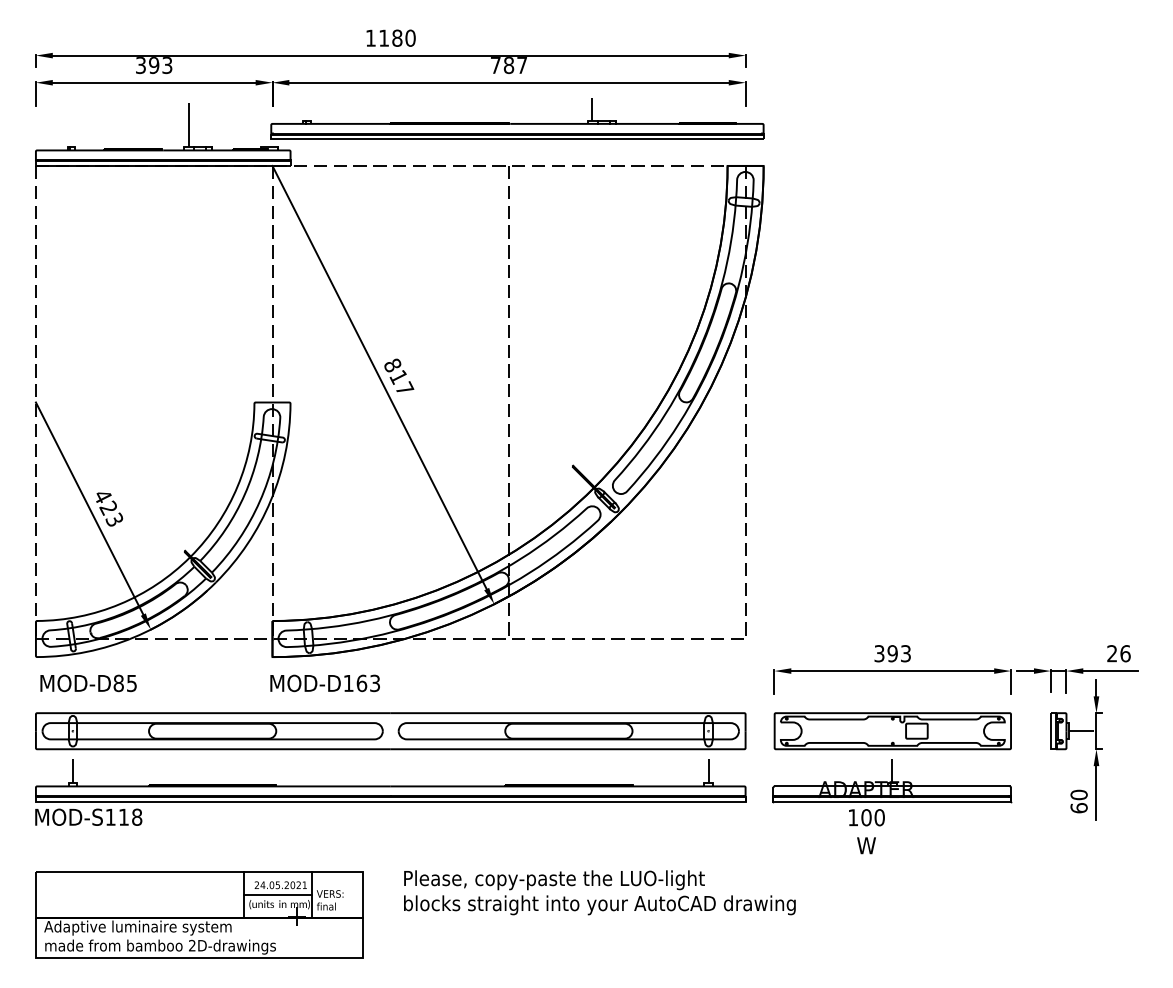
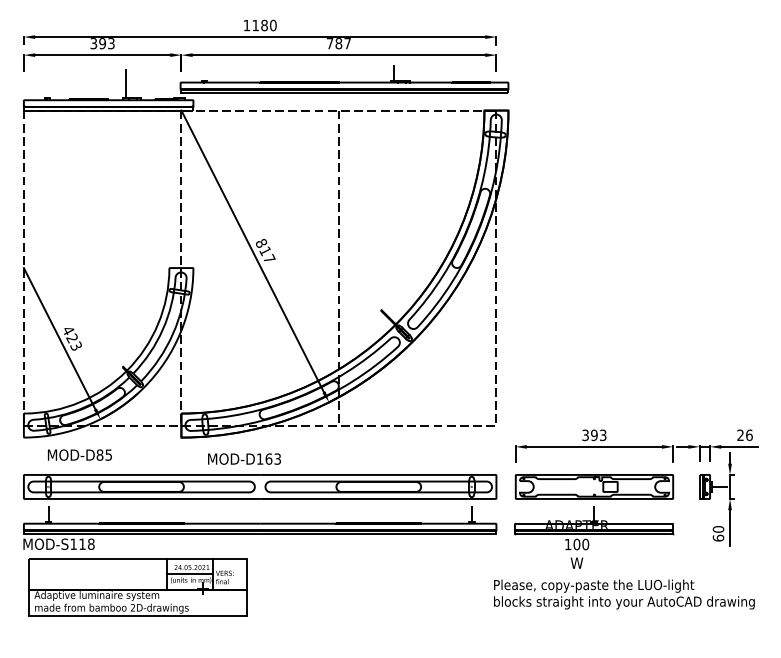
text: (87, 682) -> (79, 454), moved
text: (325, 682) -> (244, 458), moved
text: (600, 892) -> (624, 594), moved
part: (199, 915) -> (137, 587), moved

